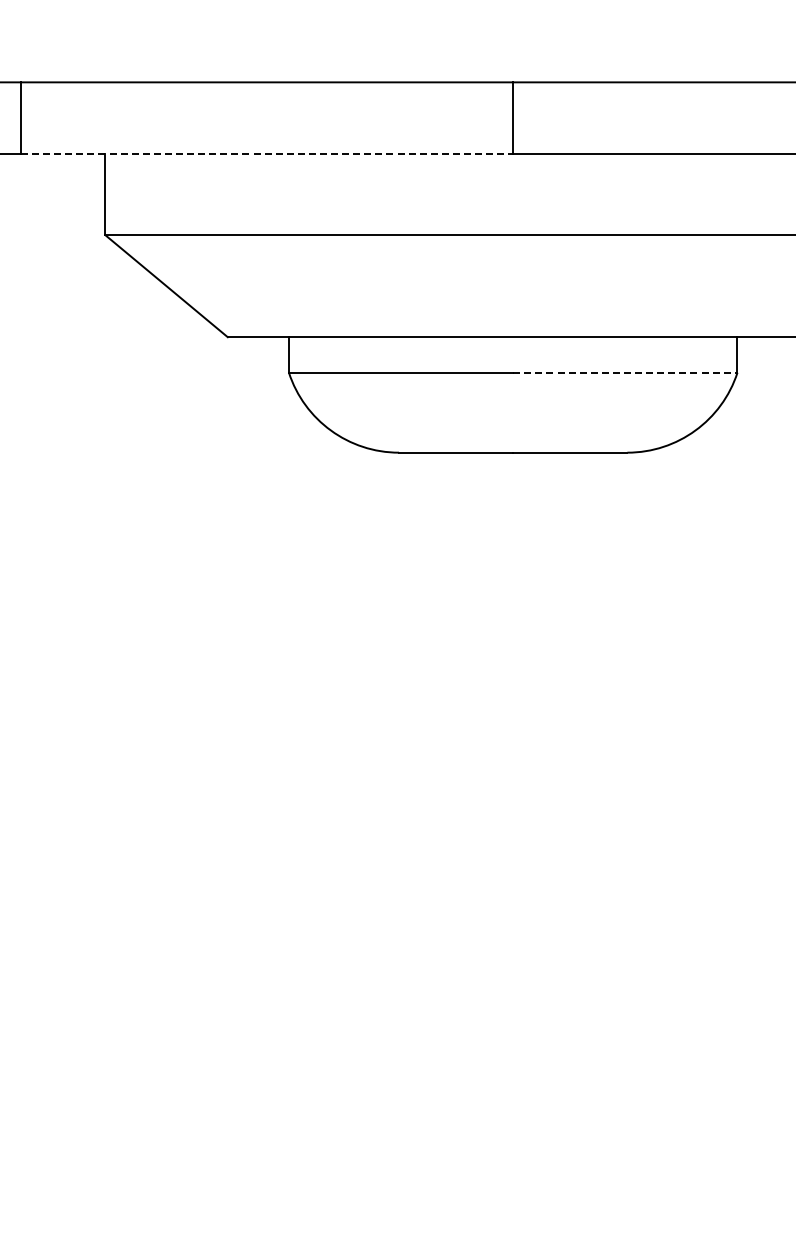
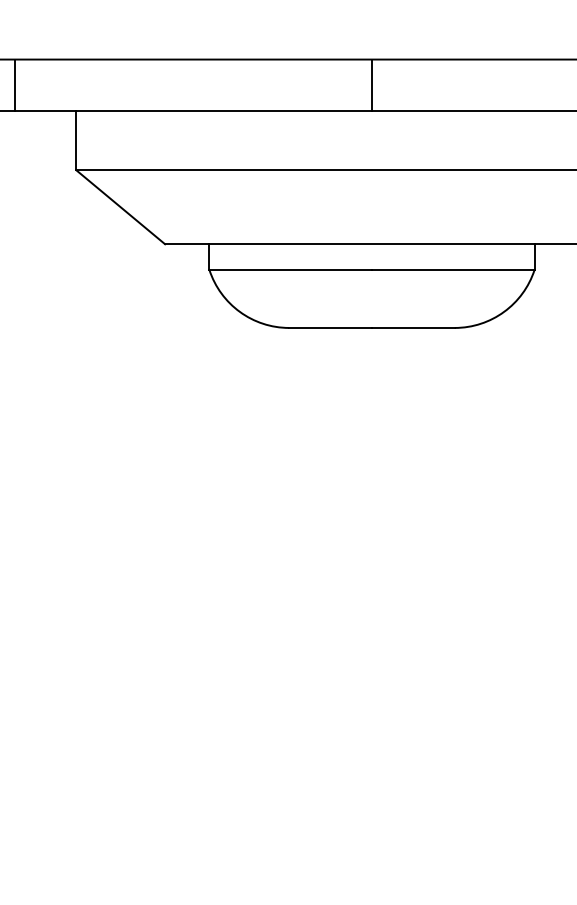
line: (267, 153) -> (193, 111), dashed -> solid
line: (625, 372) -> (453, 269), dashed -> solid

